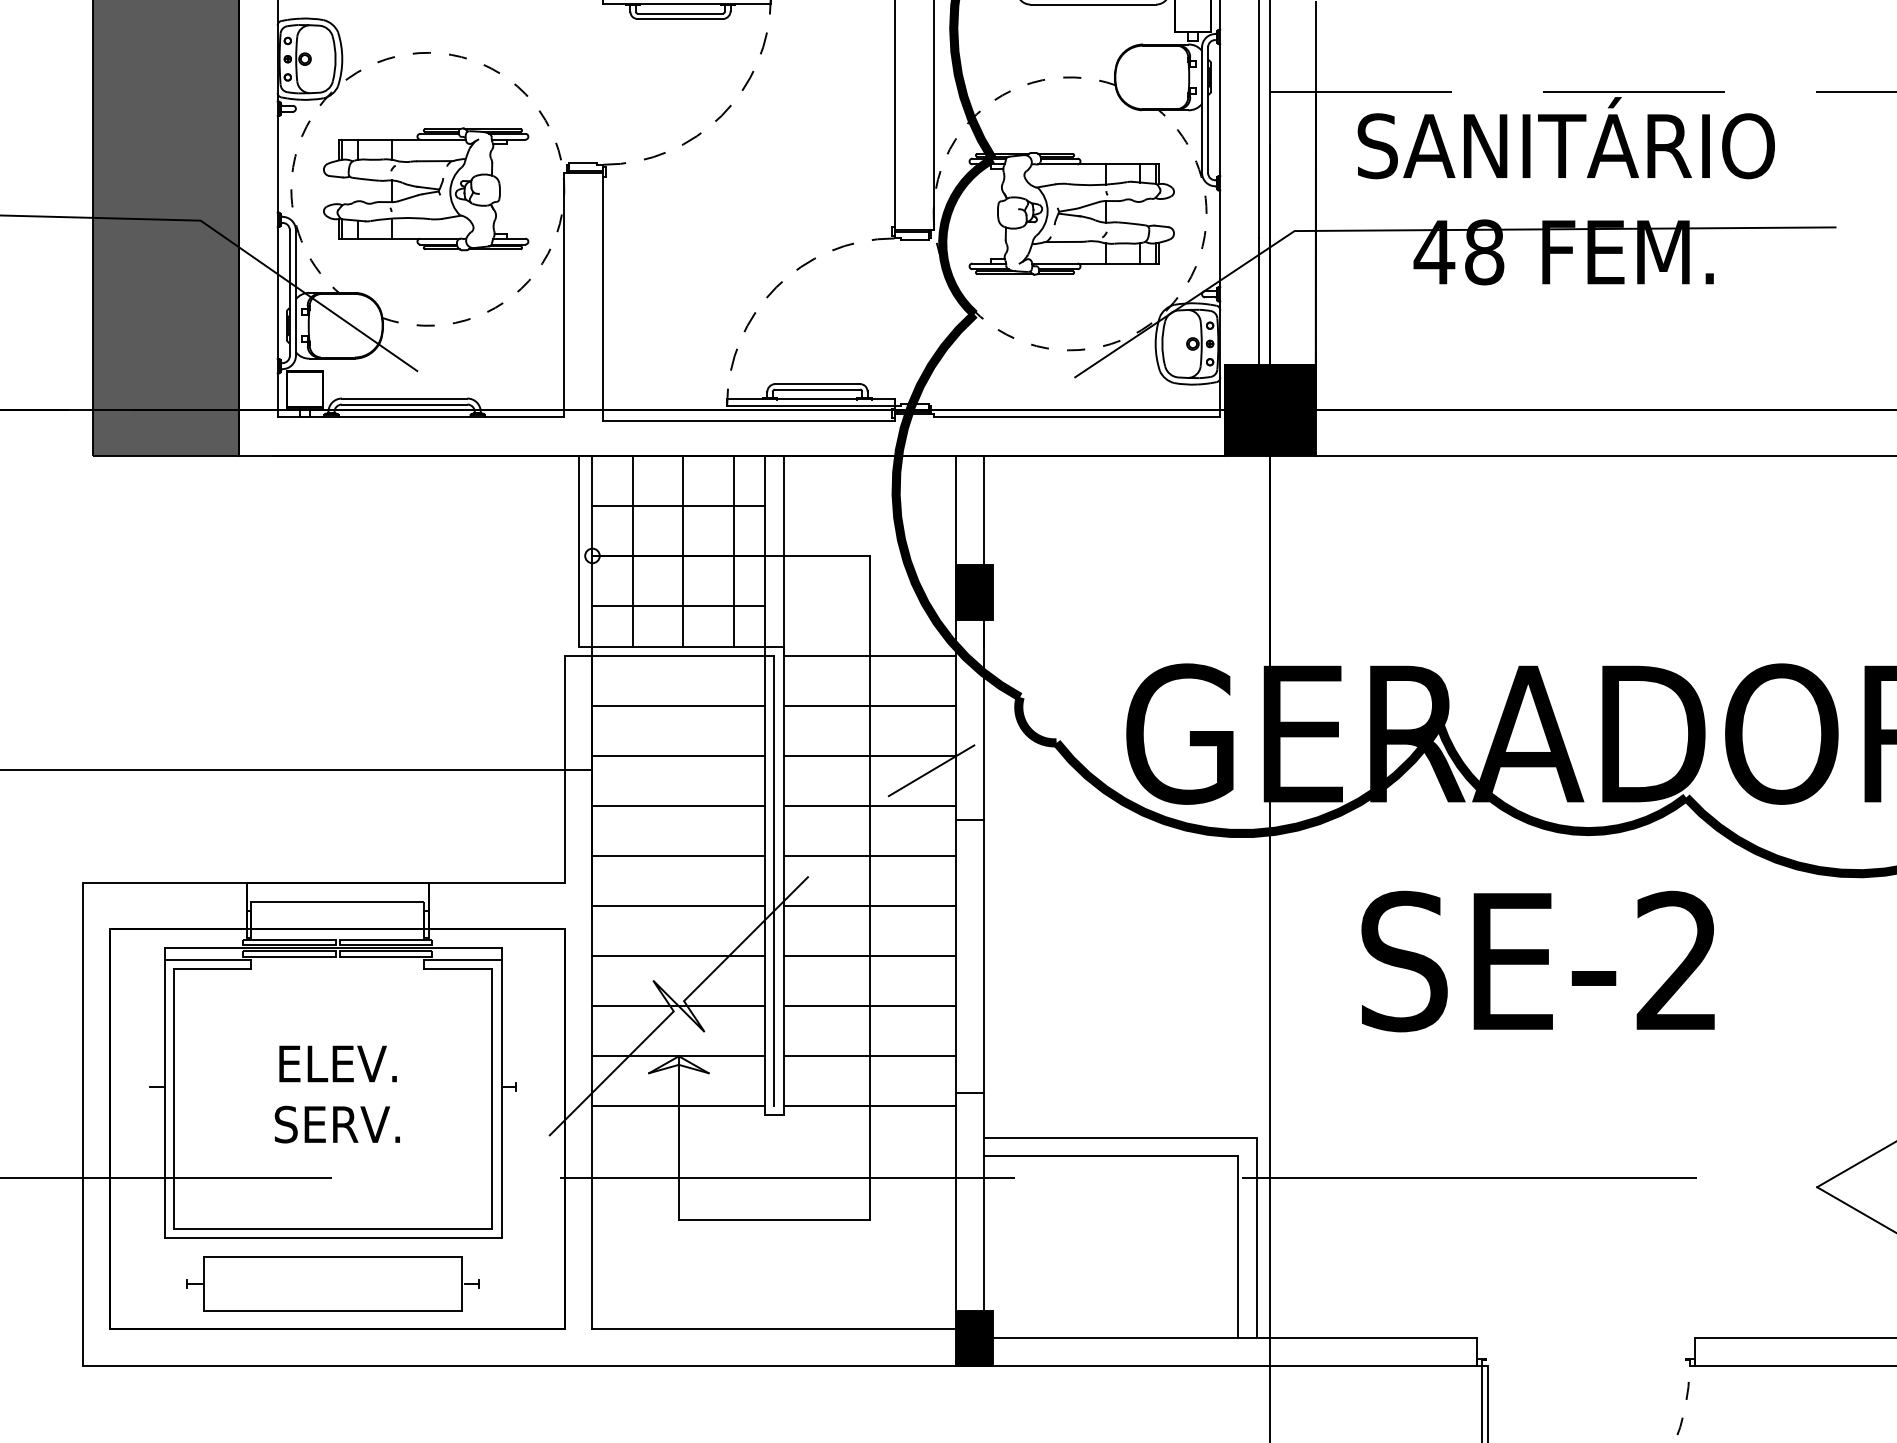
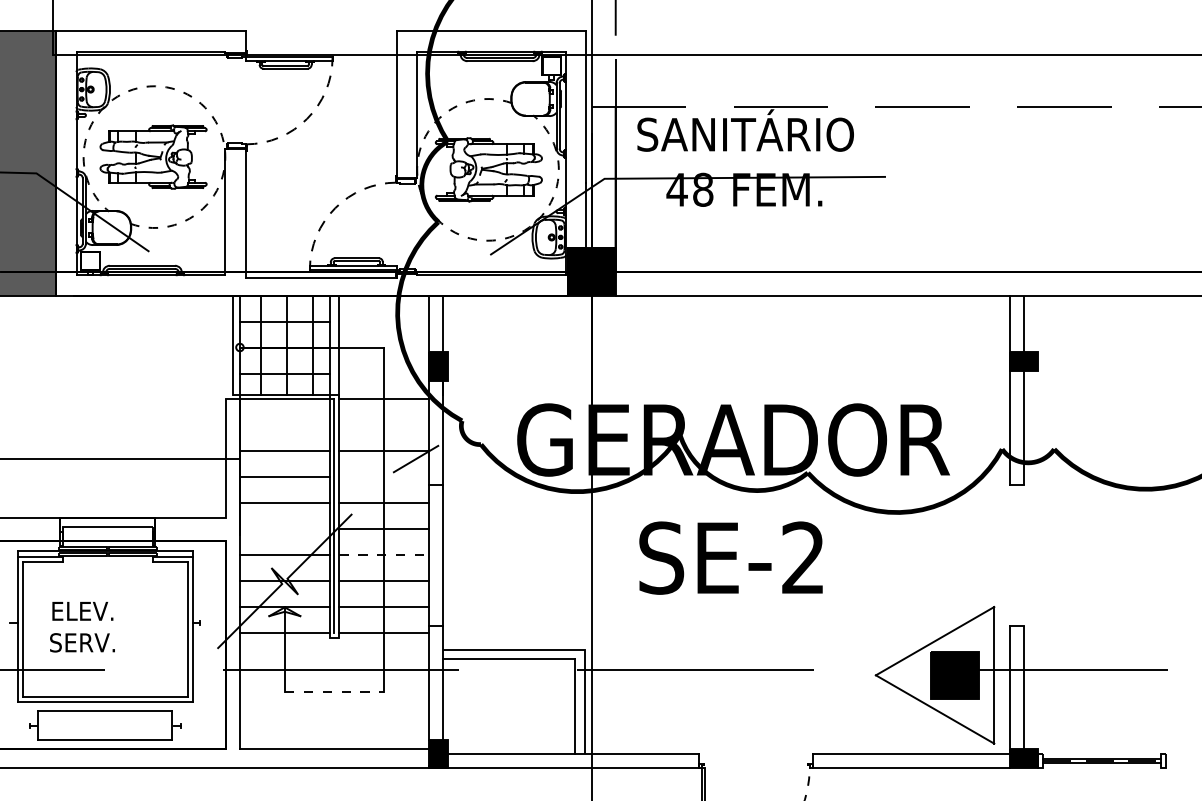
line: (678, 706) -> (284, 425), removed
line: (868, 706) -> (383, 425), removed
line: (868, 806) -> (383, 477), removed
line: (678, 906) -> (284, 529), removed
line: (870, 956) -> (384, 555), solid -> dashed
text: (337, 1095) -> (82, 627), moved
line: (774, 1220) -> (334, 692), solid -> dashed

